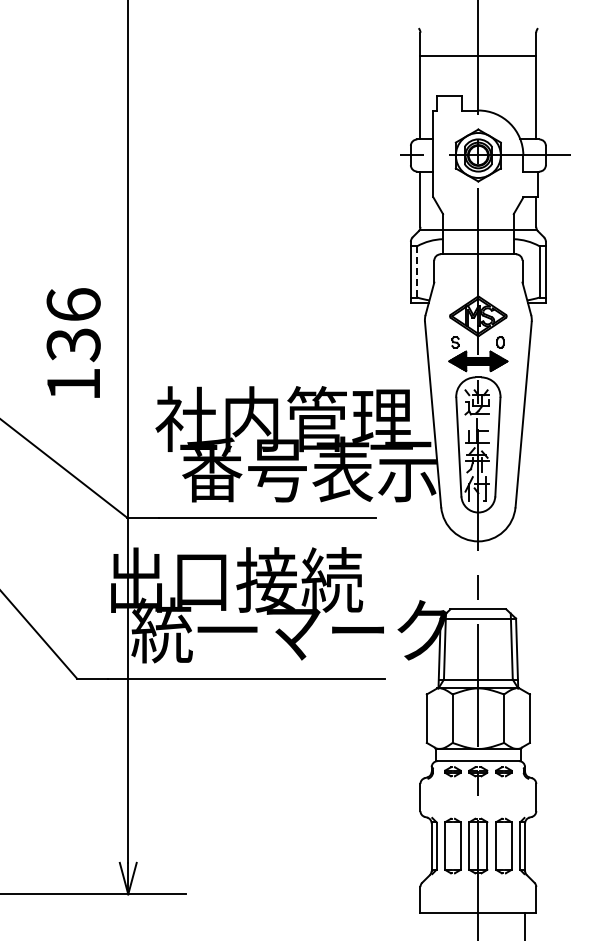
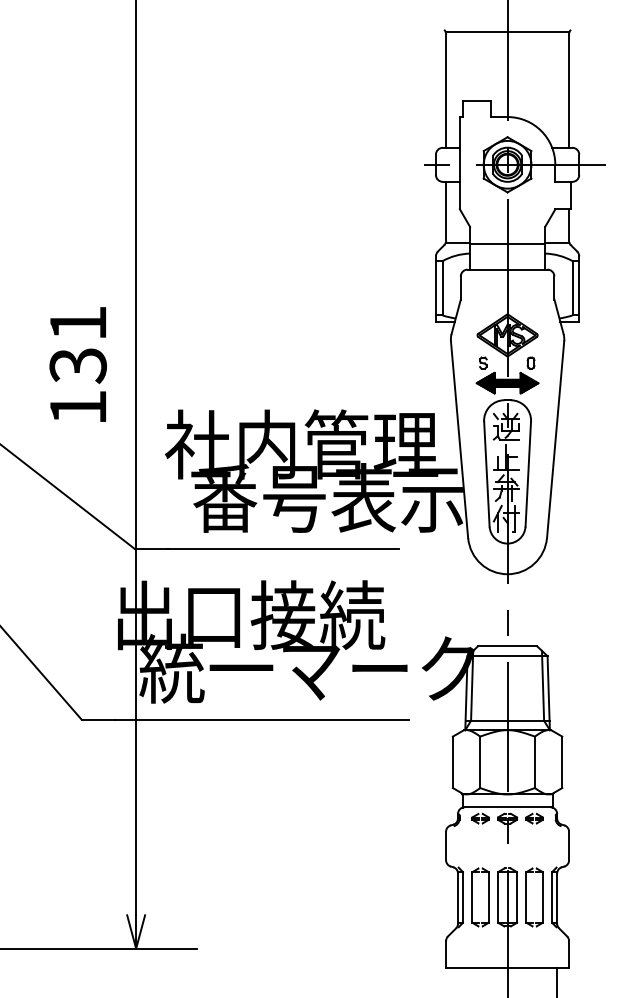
line: (478, 56) -> (507, 32), moved
line: (417, 271) -> (443, 287), dashed -> solid
text: (73, 304) -> (78, 322), 136 -> 131

